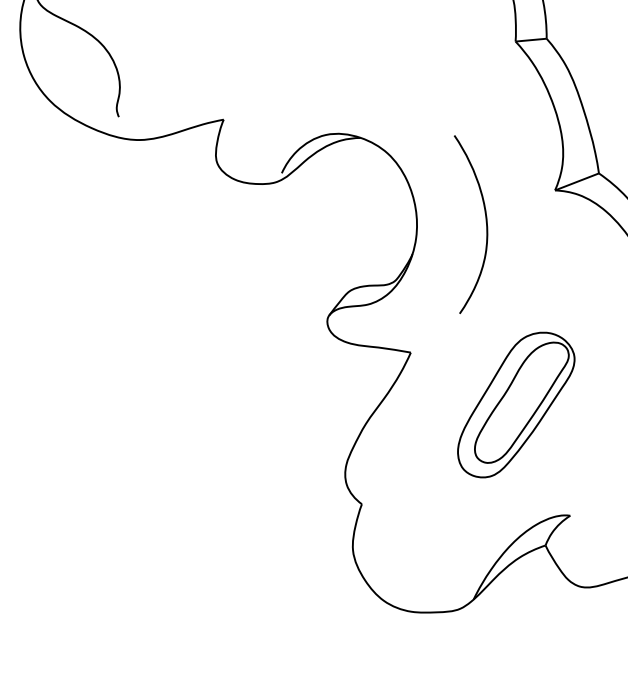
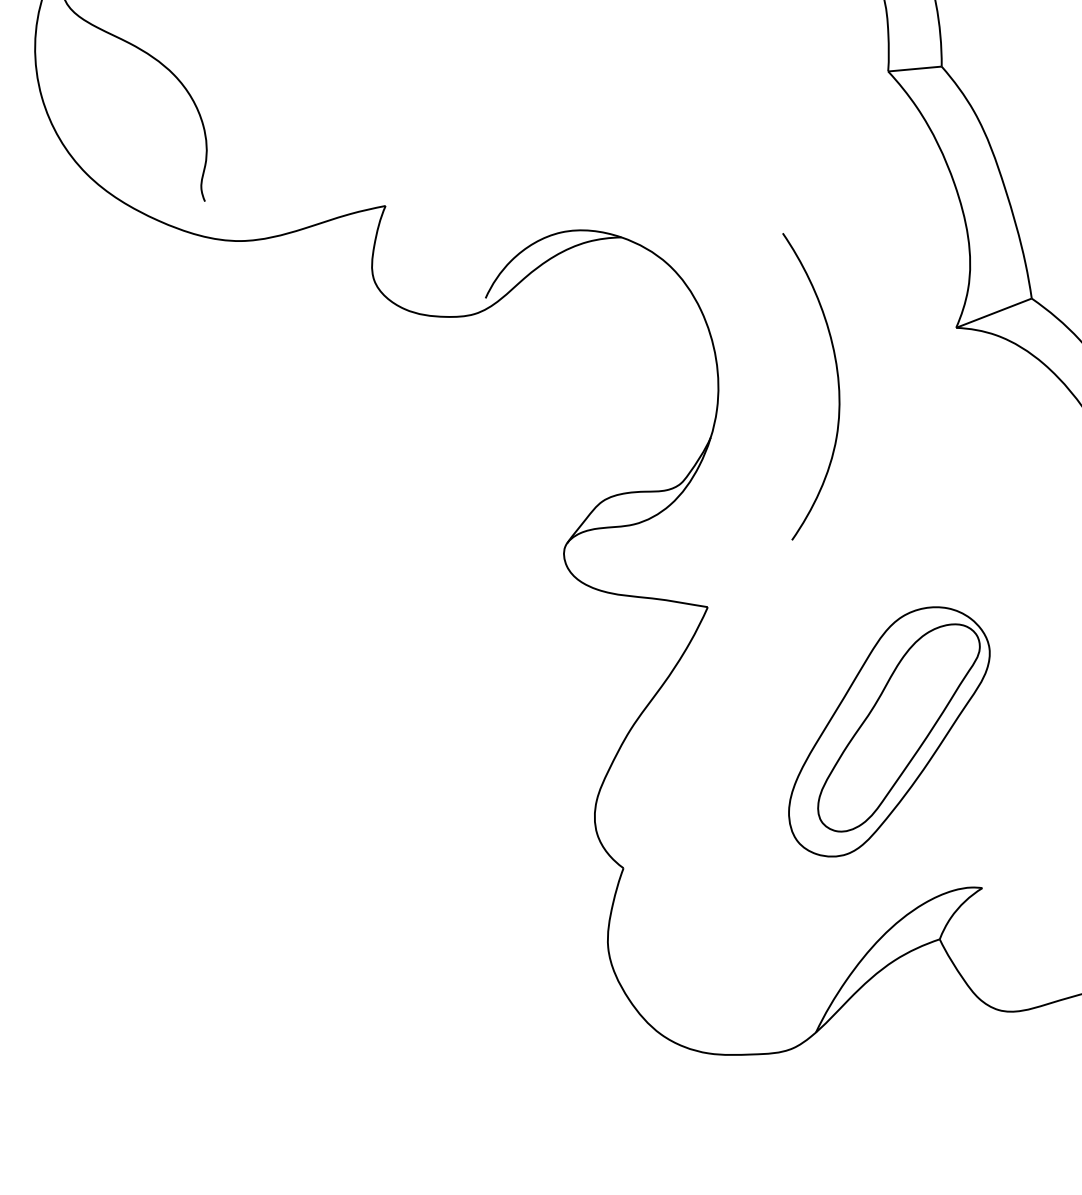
part: (516, 404) -> (889, 730), moved

